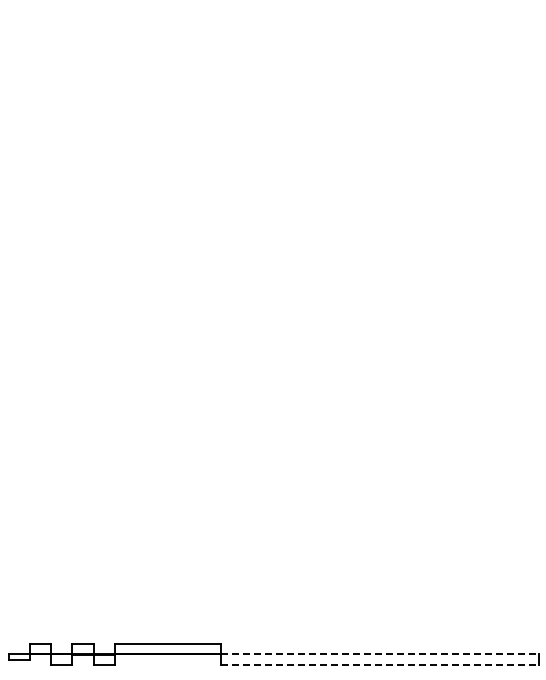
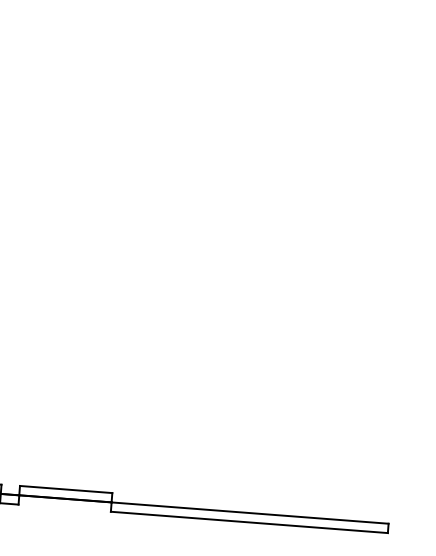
line: (380, 654) -> (250, 513), dashed -> solid
line: (380, 665) -> (249, 522), dashed -> solid

